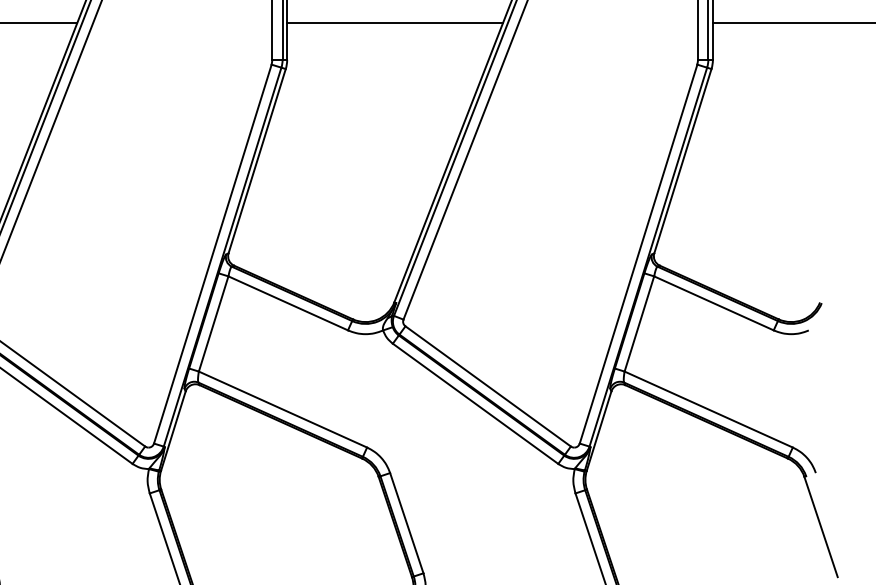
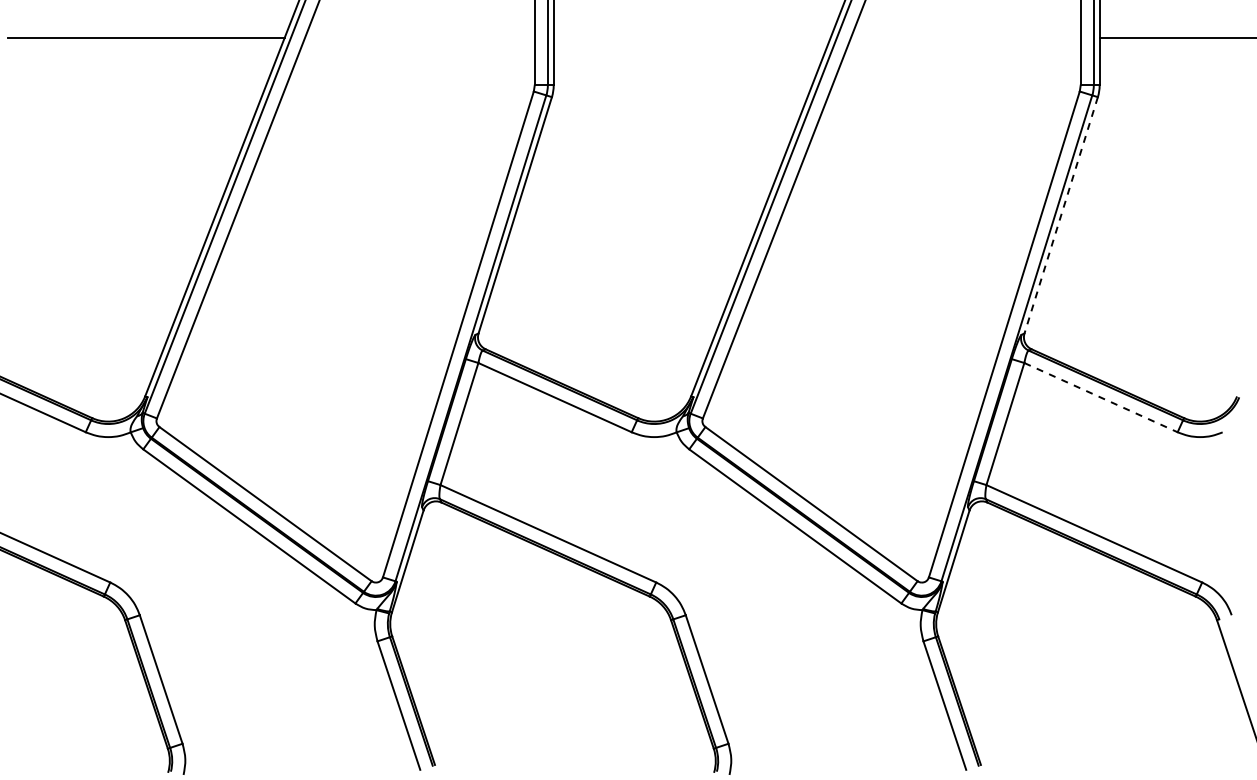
line: (394, 22) -> (691, 37), removed
line: (683, 161) -> (1061, 215), solid -> dashed
line: (714, 303) -> (1101, 397), solid -> dashed

